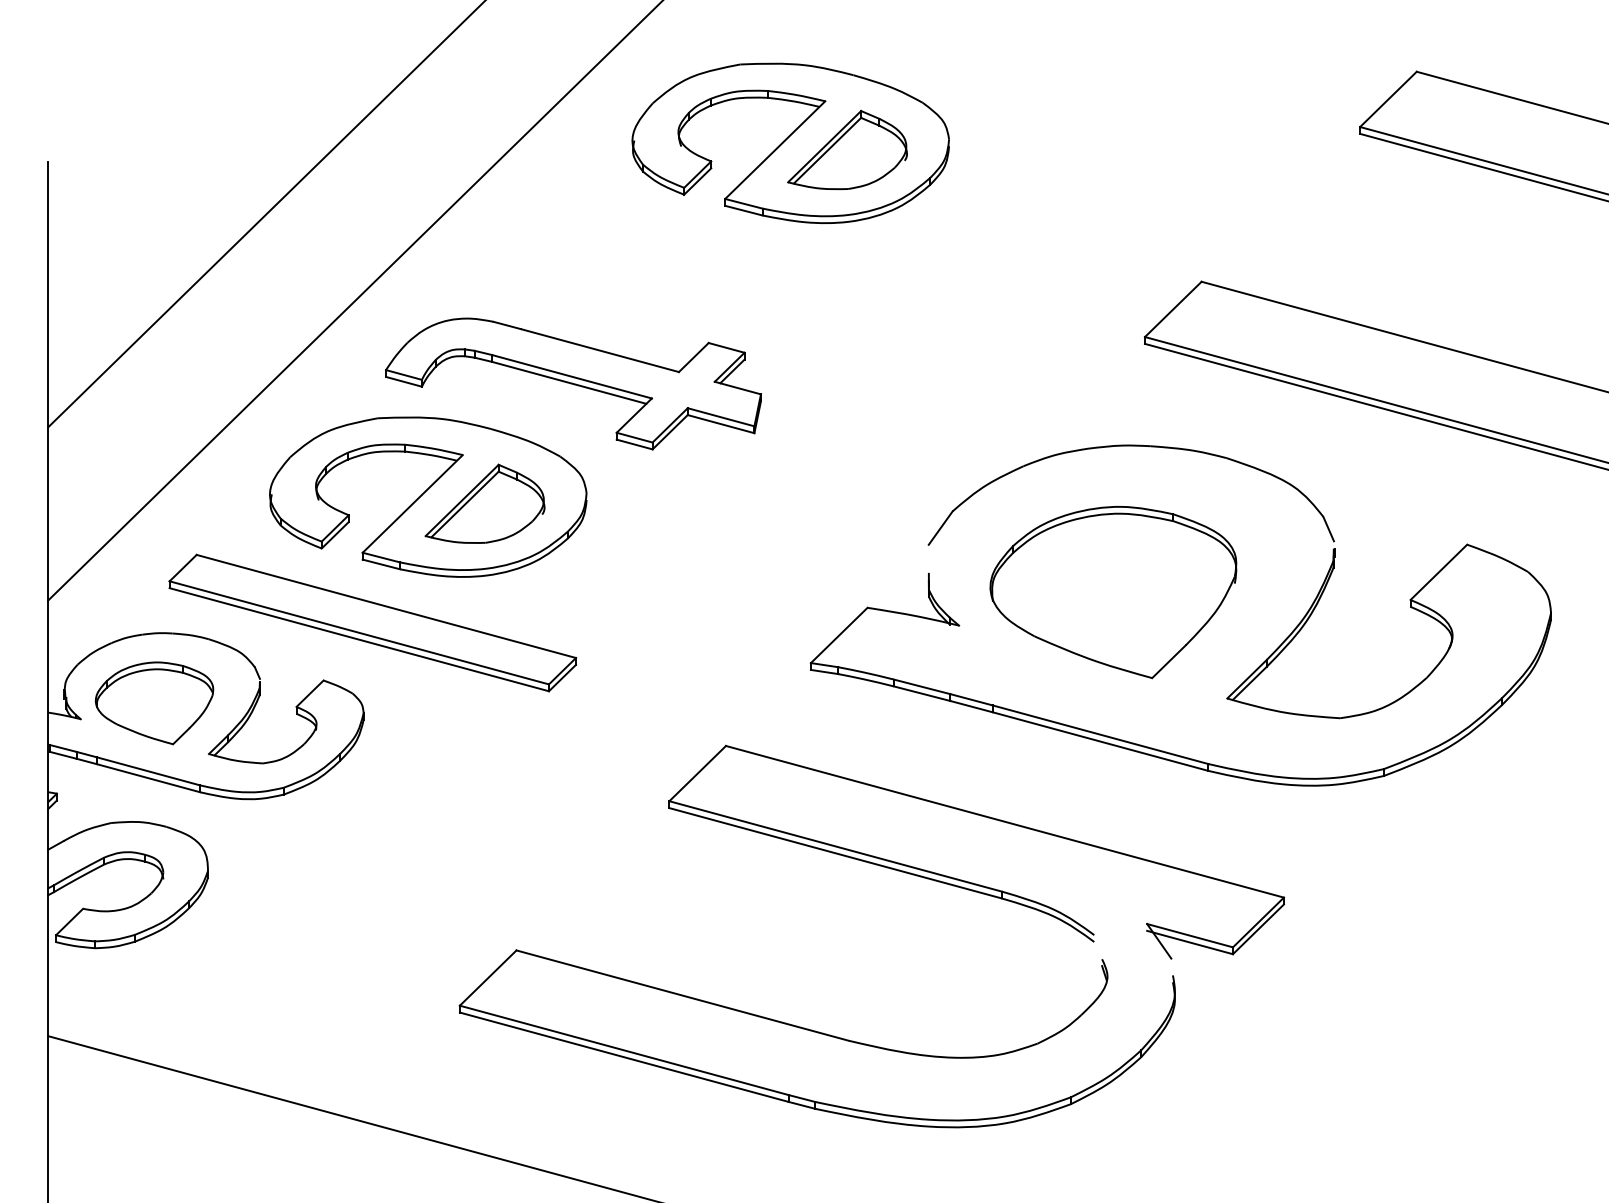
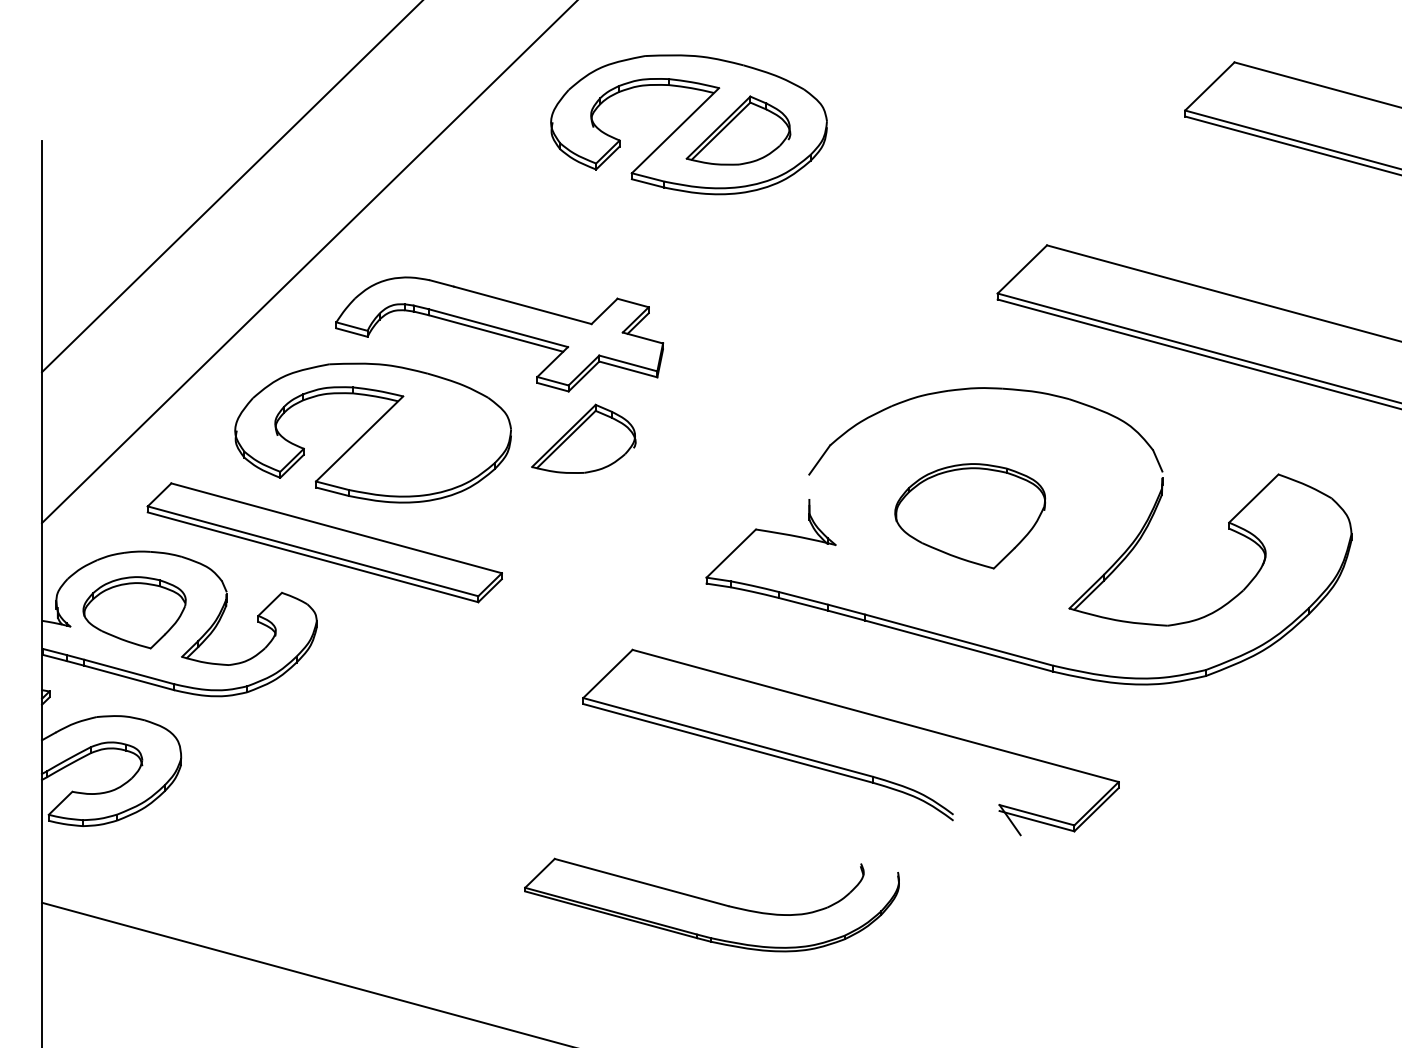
part: (484, 503) -> (583, 438), moved
part: (1113, 592) -> (970, 516), size x0.7
part: (816, 1038) -> (711, 904), size x0.6

